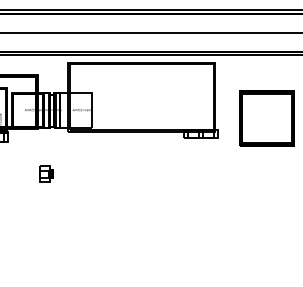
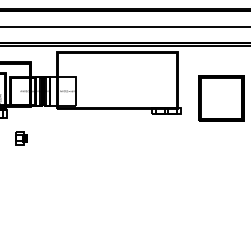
part: (46, 174) -> (21, 138), moved

